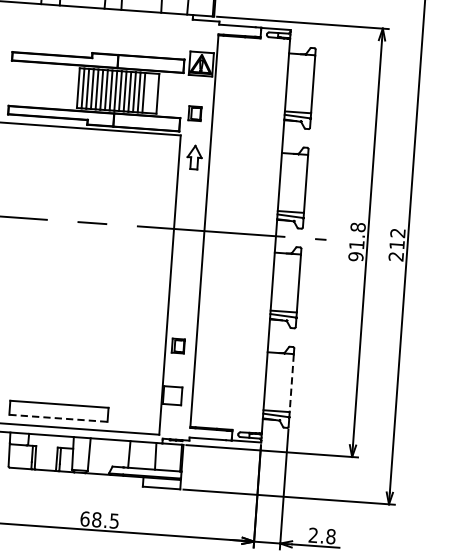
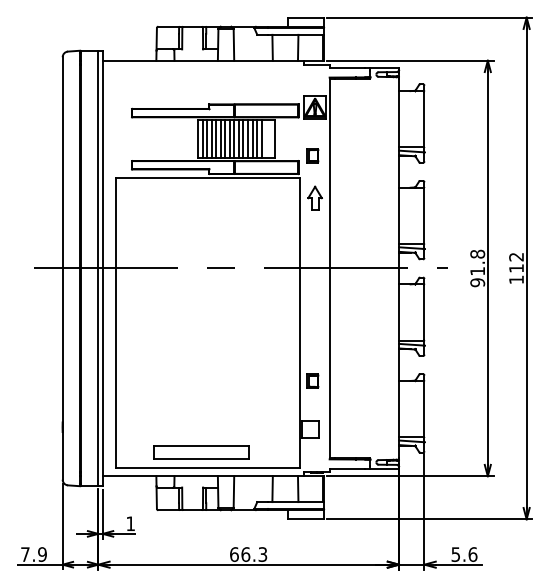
text: (396, 256) -> (516, 279), 212 -> 112
line: (291, 383) -> (424, 409), dashed -> solid
line: (58, 418) -> (201, 459), dashed -> solid
text: (105, 520) -> (254, 554), 68.5 -> 66.3
text: (322, 535) -> (464, 554), 2.8 -> 5.6

